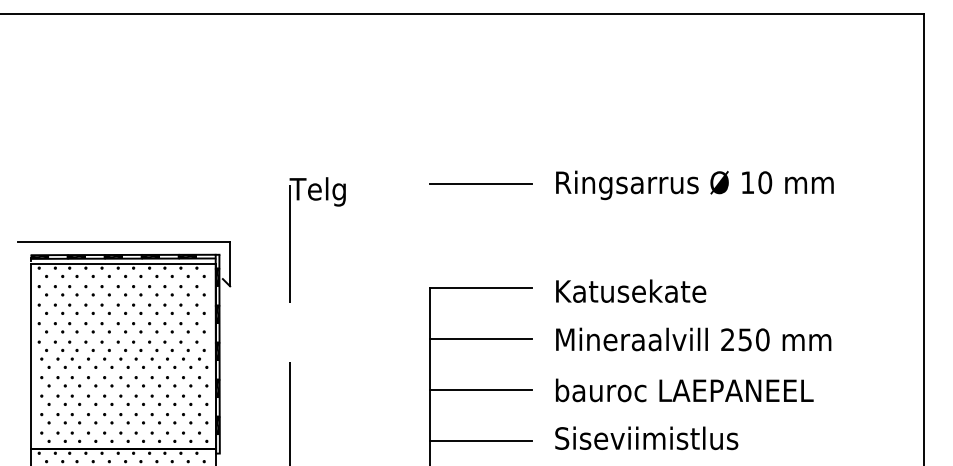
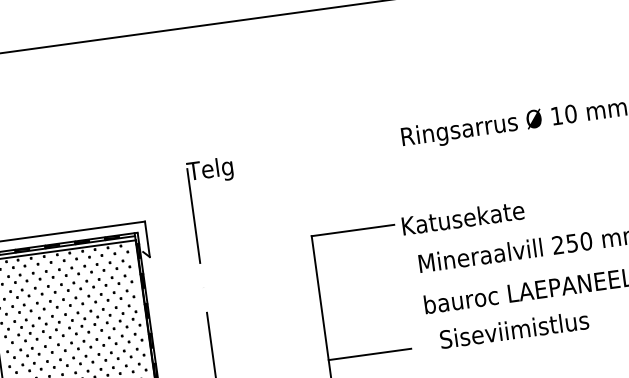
line: (481, 183) -> (341, 146), removed
text: (631, 290) -> (463, 217), moved
line: (481, 338) -> (358, 271), removed
line: (481, 390) -> (364, 313), removed
text: (646, 438) -> (514, 329), moved

